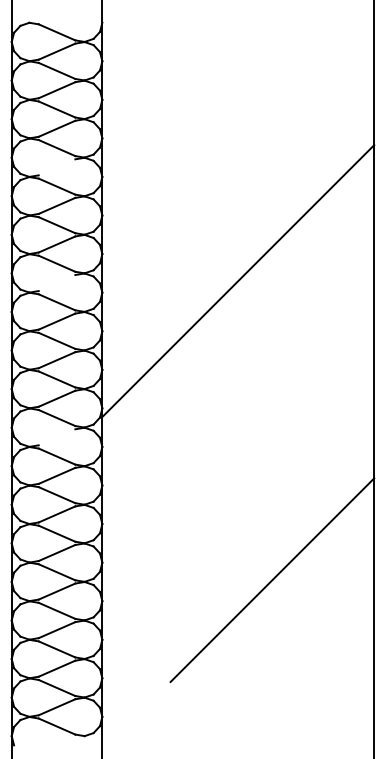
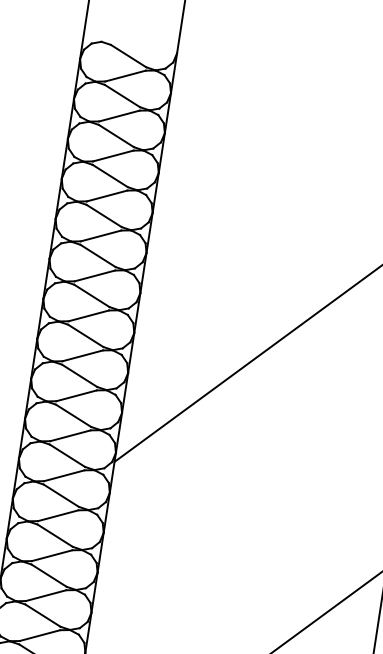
line: (56, 167) -> (106, 196), added
line: (56, 283) -> (88, 316), added
line: (56, 437) -> (63, 475), added

